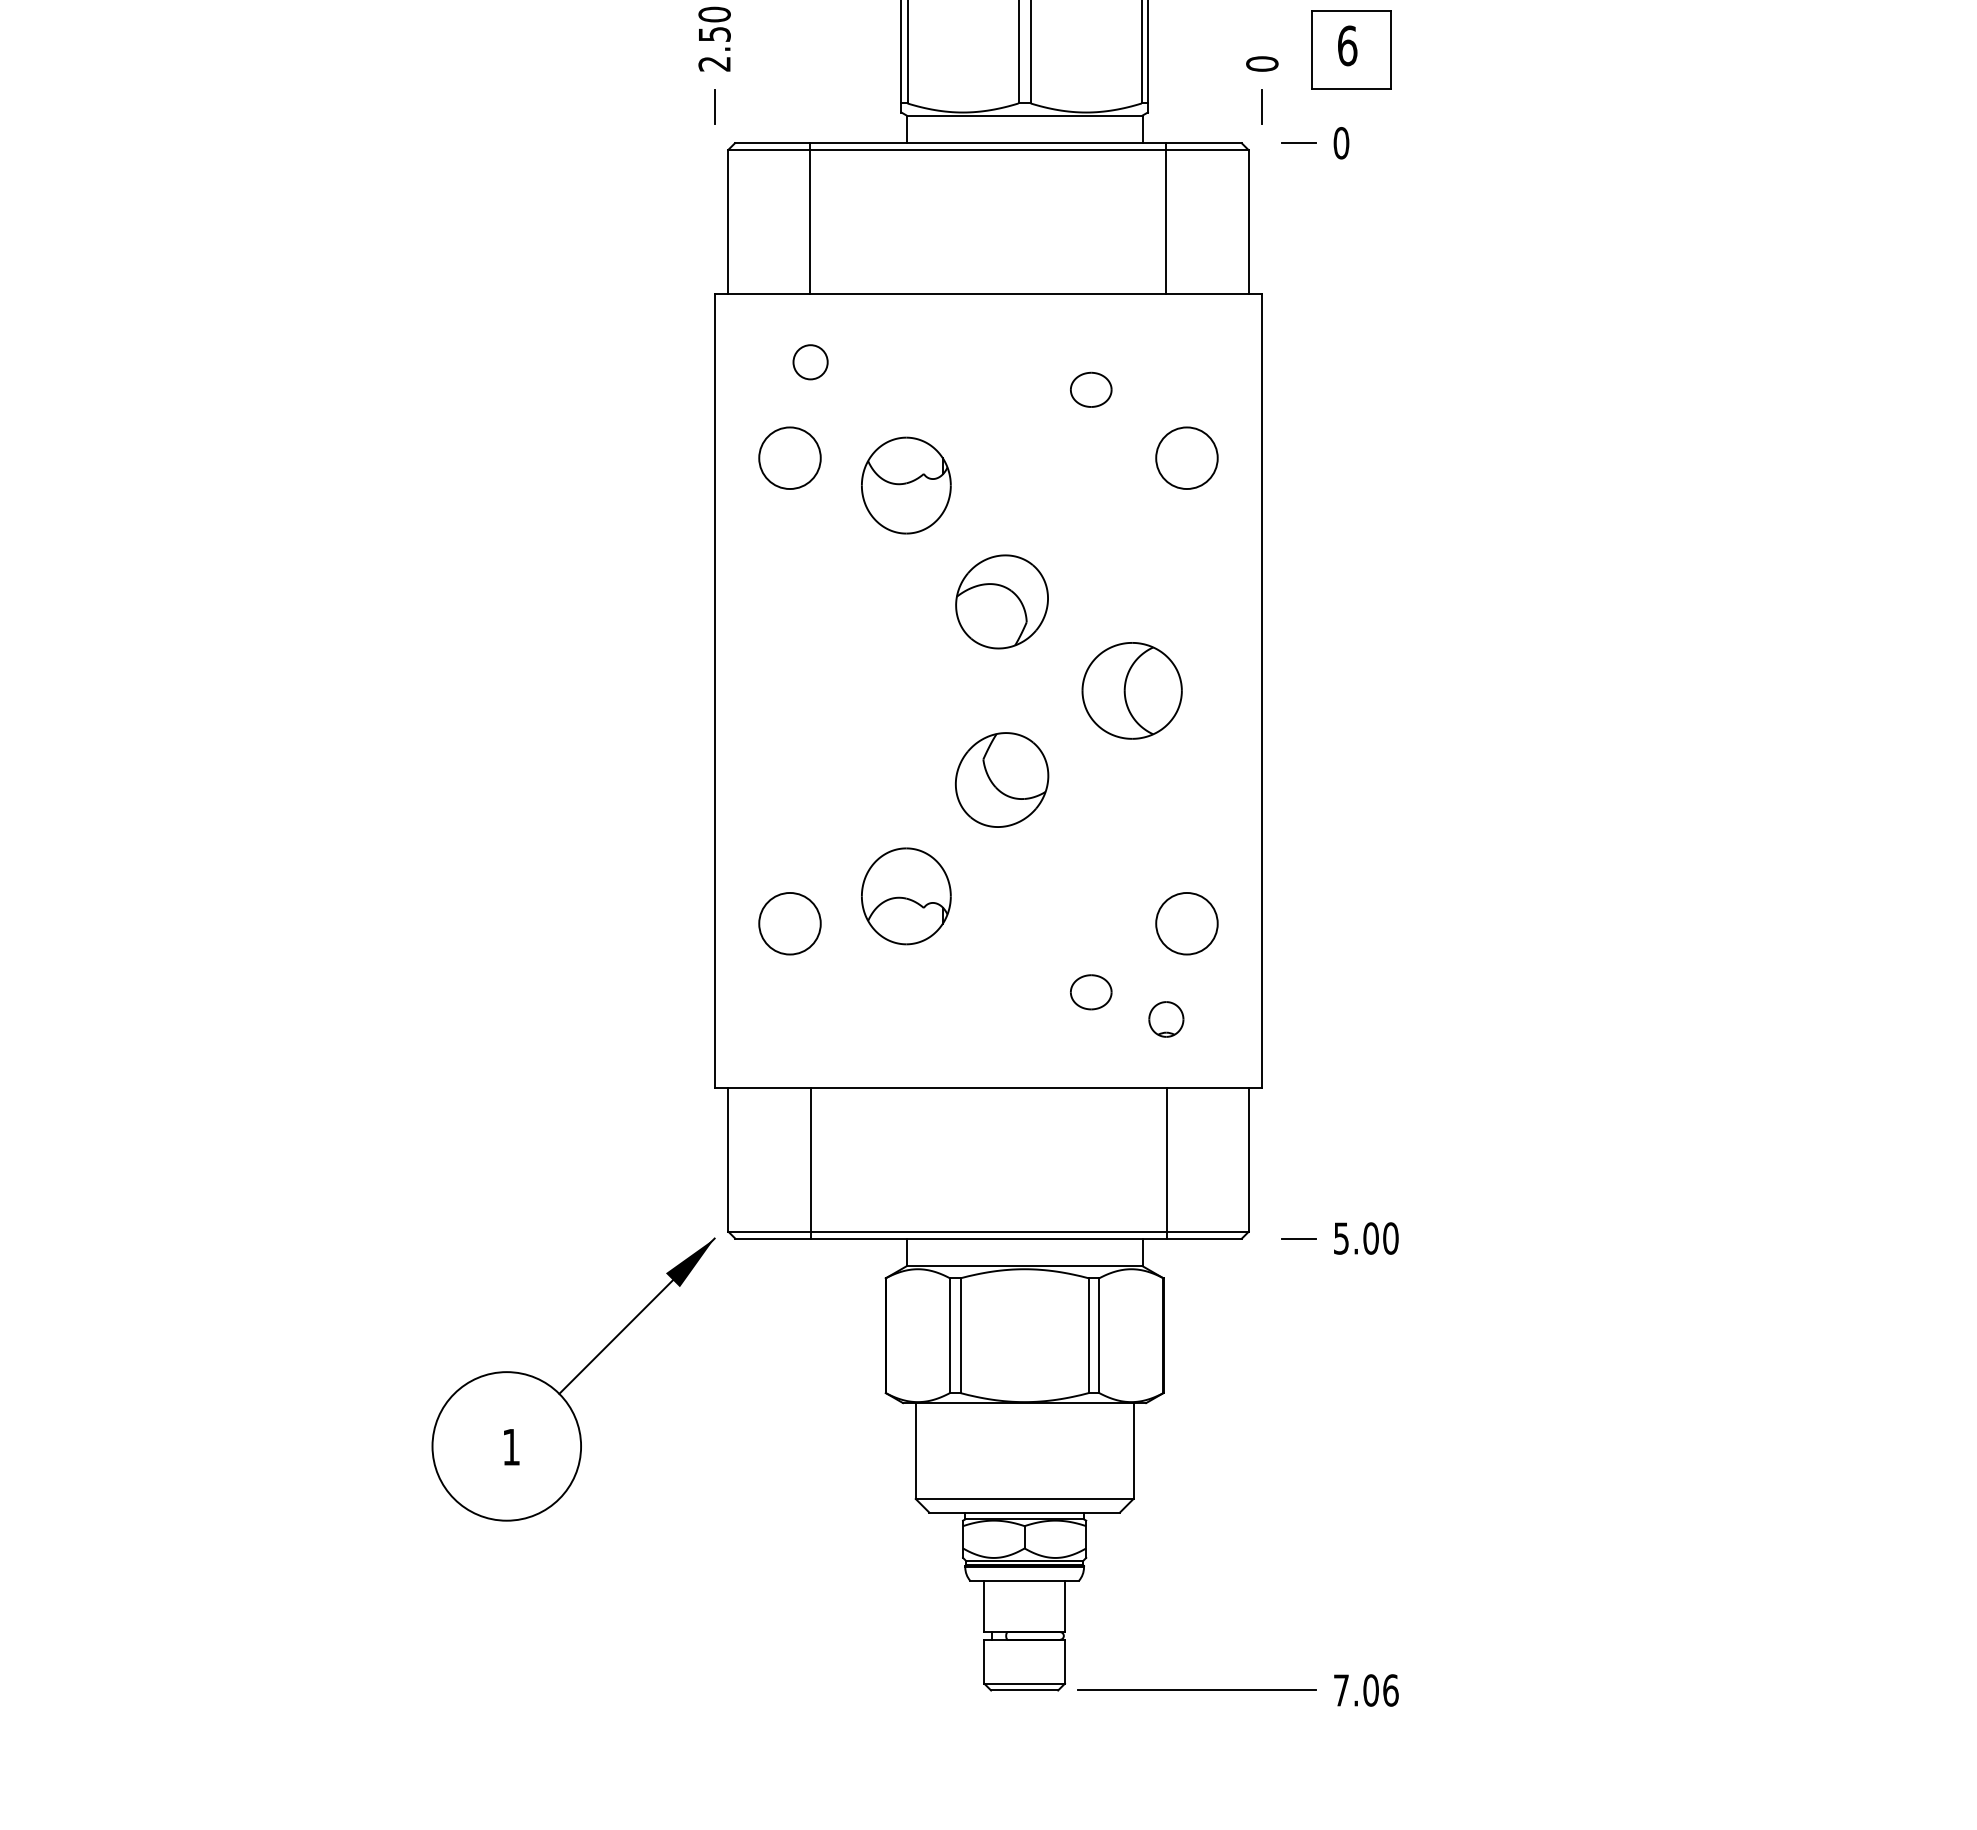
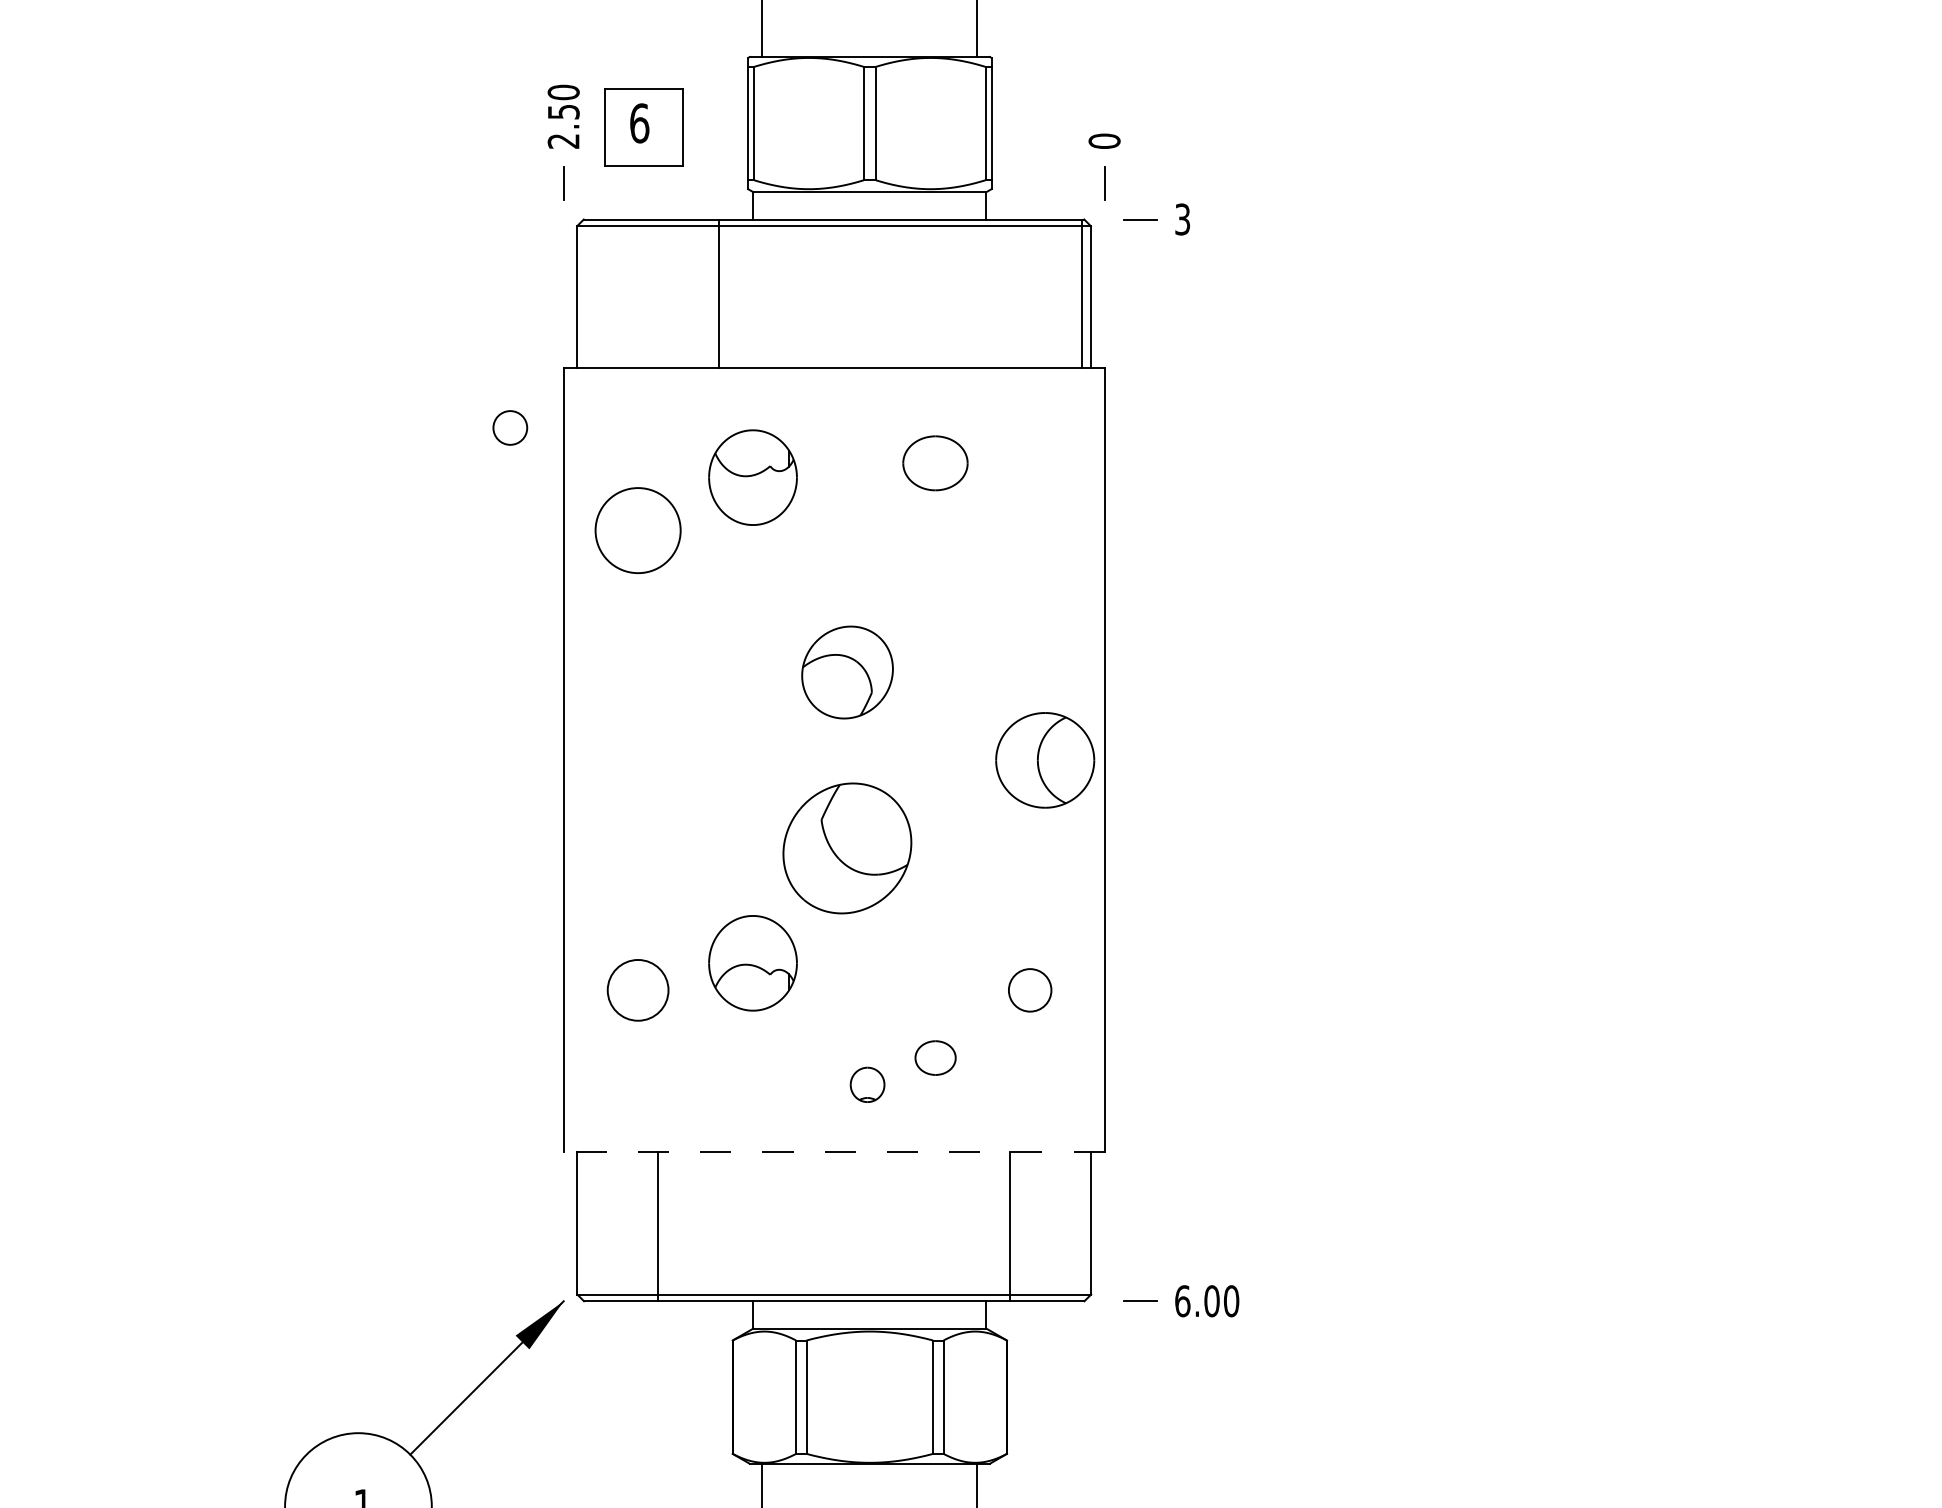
part: (1351, 49) -> (643, 126), moved
text: (1341, 143) -> (1182, 219), 0 -> 3
line: (810, 218) -> (719, 293), moved
line: (1166, 218) -> (1082, 293), moved
circle: (810, 362) -> (510, 428), moved
part: (1091, 389) -> (935, 462), size x1.6
circle: (1186, 457) -> (1029, 529), removed
circle: (789, 458) -> (637, 530), size x1.4
part: (906, 485) -> (753, 477), moved
part: (1131, 690) -> (1044, 760), moved
part: (1002, 779) -> (847, 847), size x1.4
circle: (1186, 923) -> (1029, 990), size x0.7
part: (1166, 1019) -> (867, 1084), moved
line: (988, 1087) -> (834, 1152), solid -> dashed
text: (1341, 1238) -> (1182, 1301), 5.00 -> 6.00

